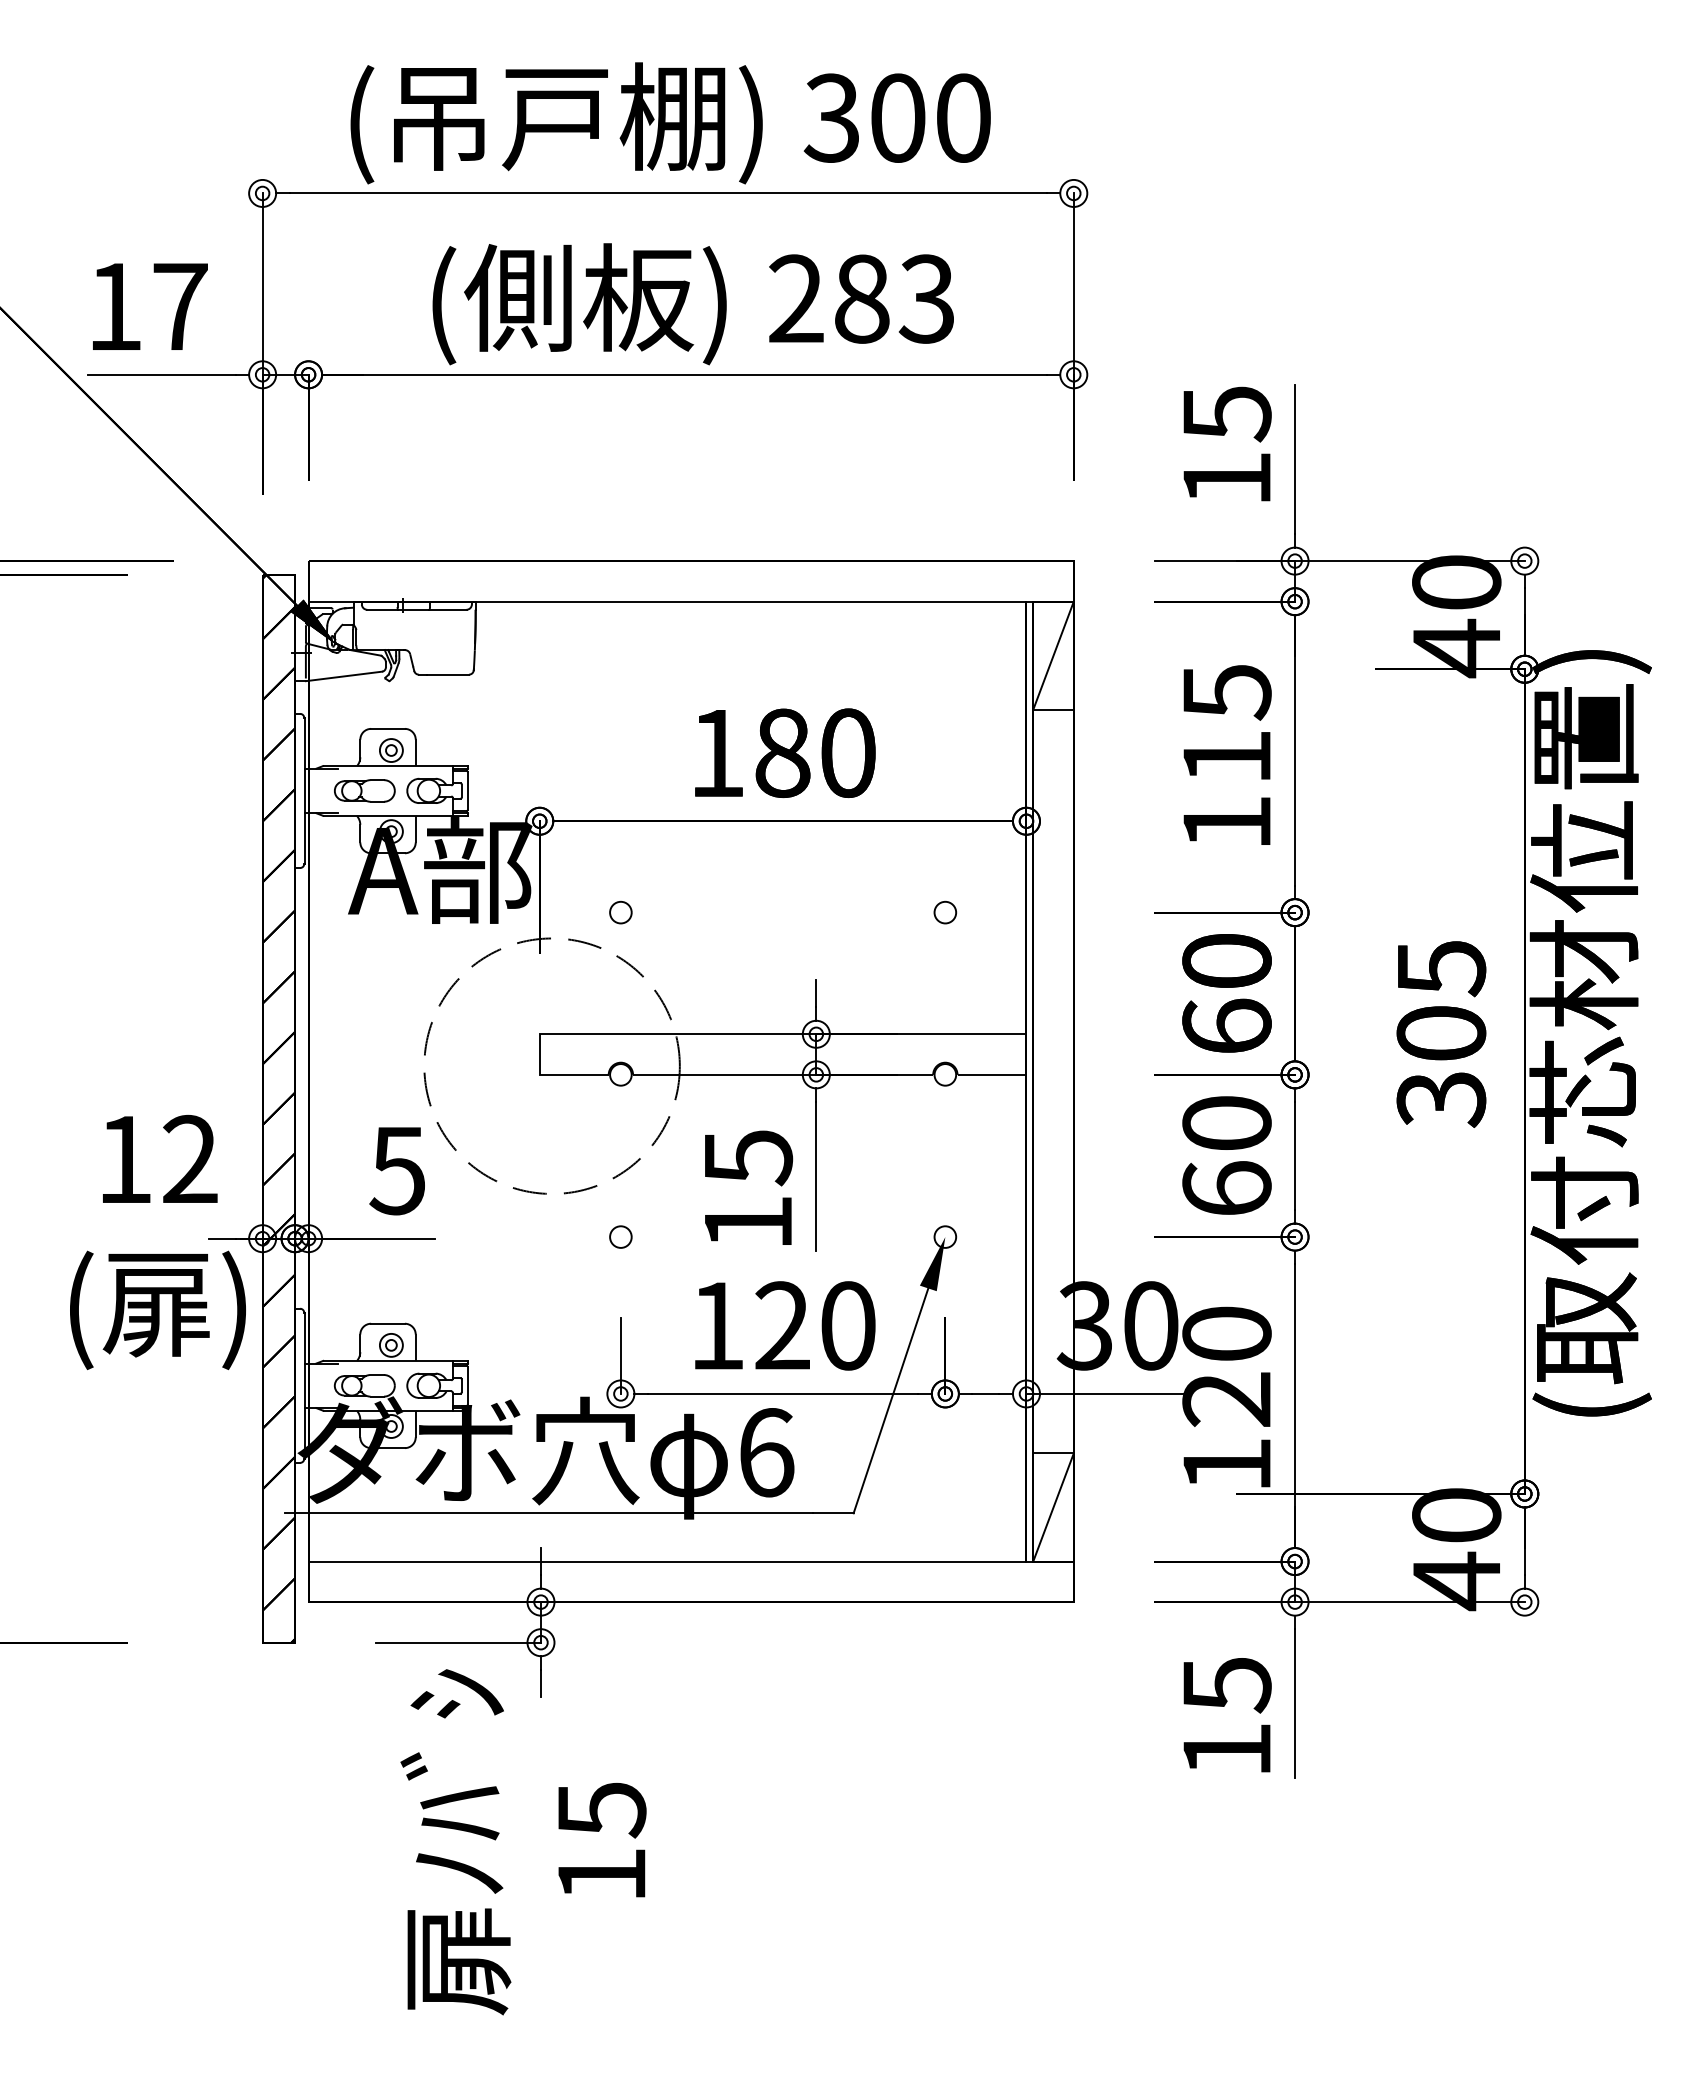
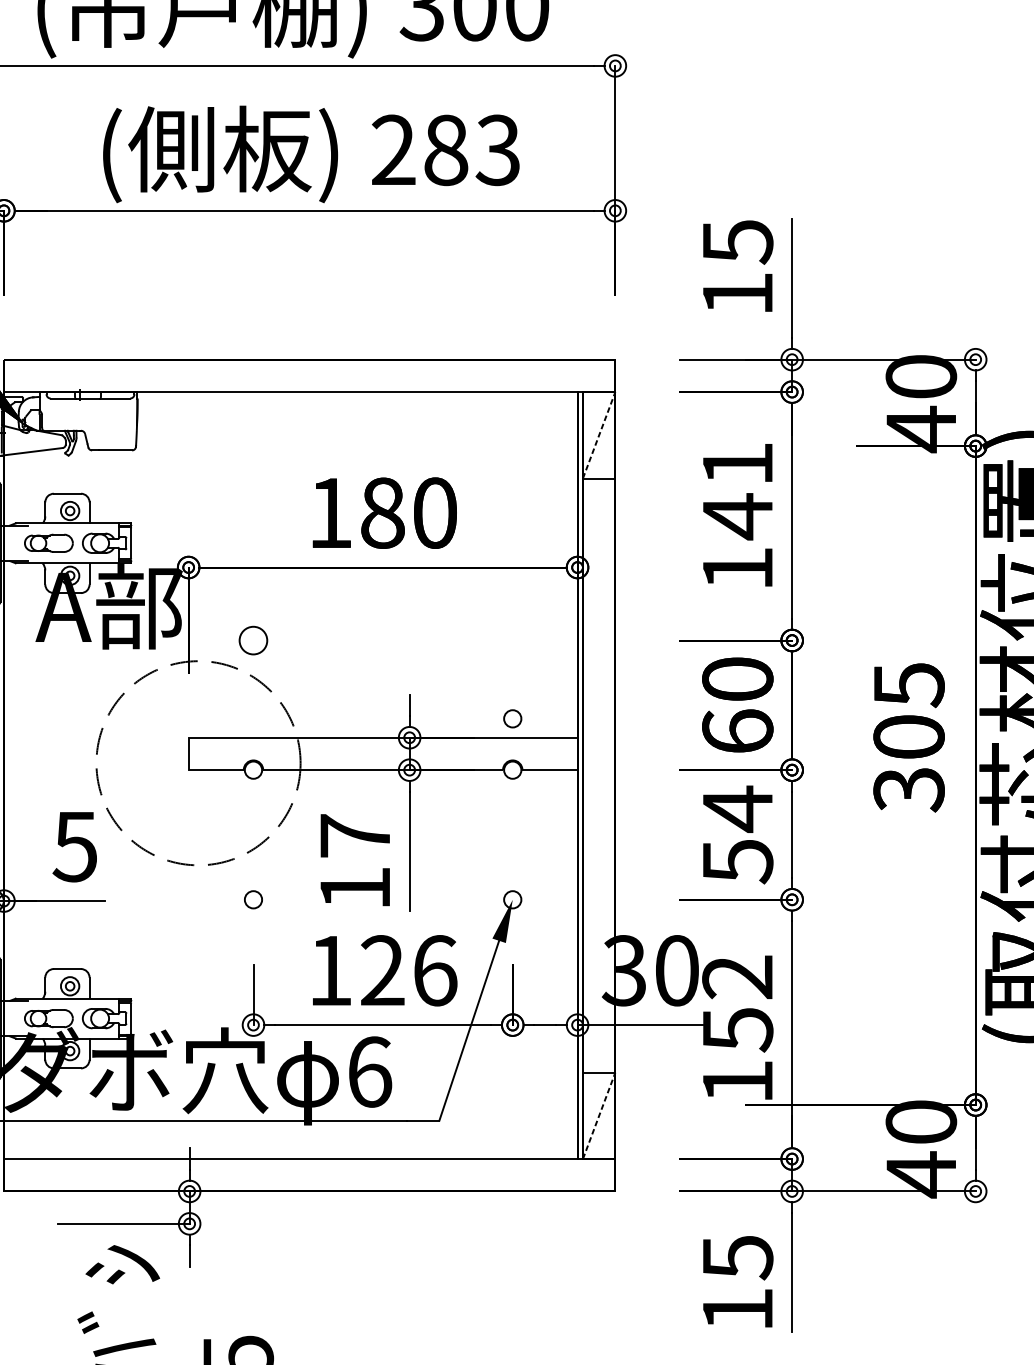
line: (1053, 655) -> (599, 435), solid -> dashed
text: (1227, 726) -> (738, 491), 115 -> 141
circle: (620, 912) -> (253, 640), size x1.6
circle: (945, 912) -> (512, 718), moved
text: (1226, 1156) -> (737, 835), 60 -> 54
text: (749, 1158) -> (356, 836), 15 -> 17
text: (848, 1325) -> (435, 970), 120 -> 126
text: (1226, 1367) -> (737, 1003), 120 -> 152
line: (1053, 1507) -> (599, 1115), solid -> dashed

